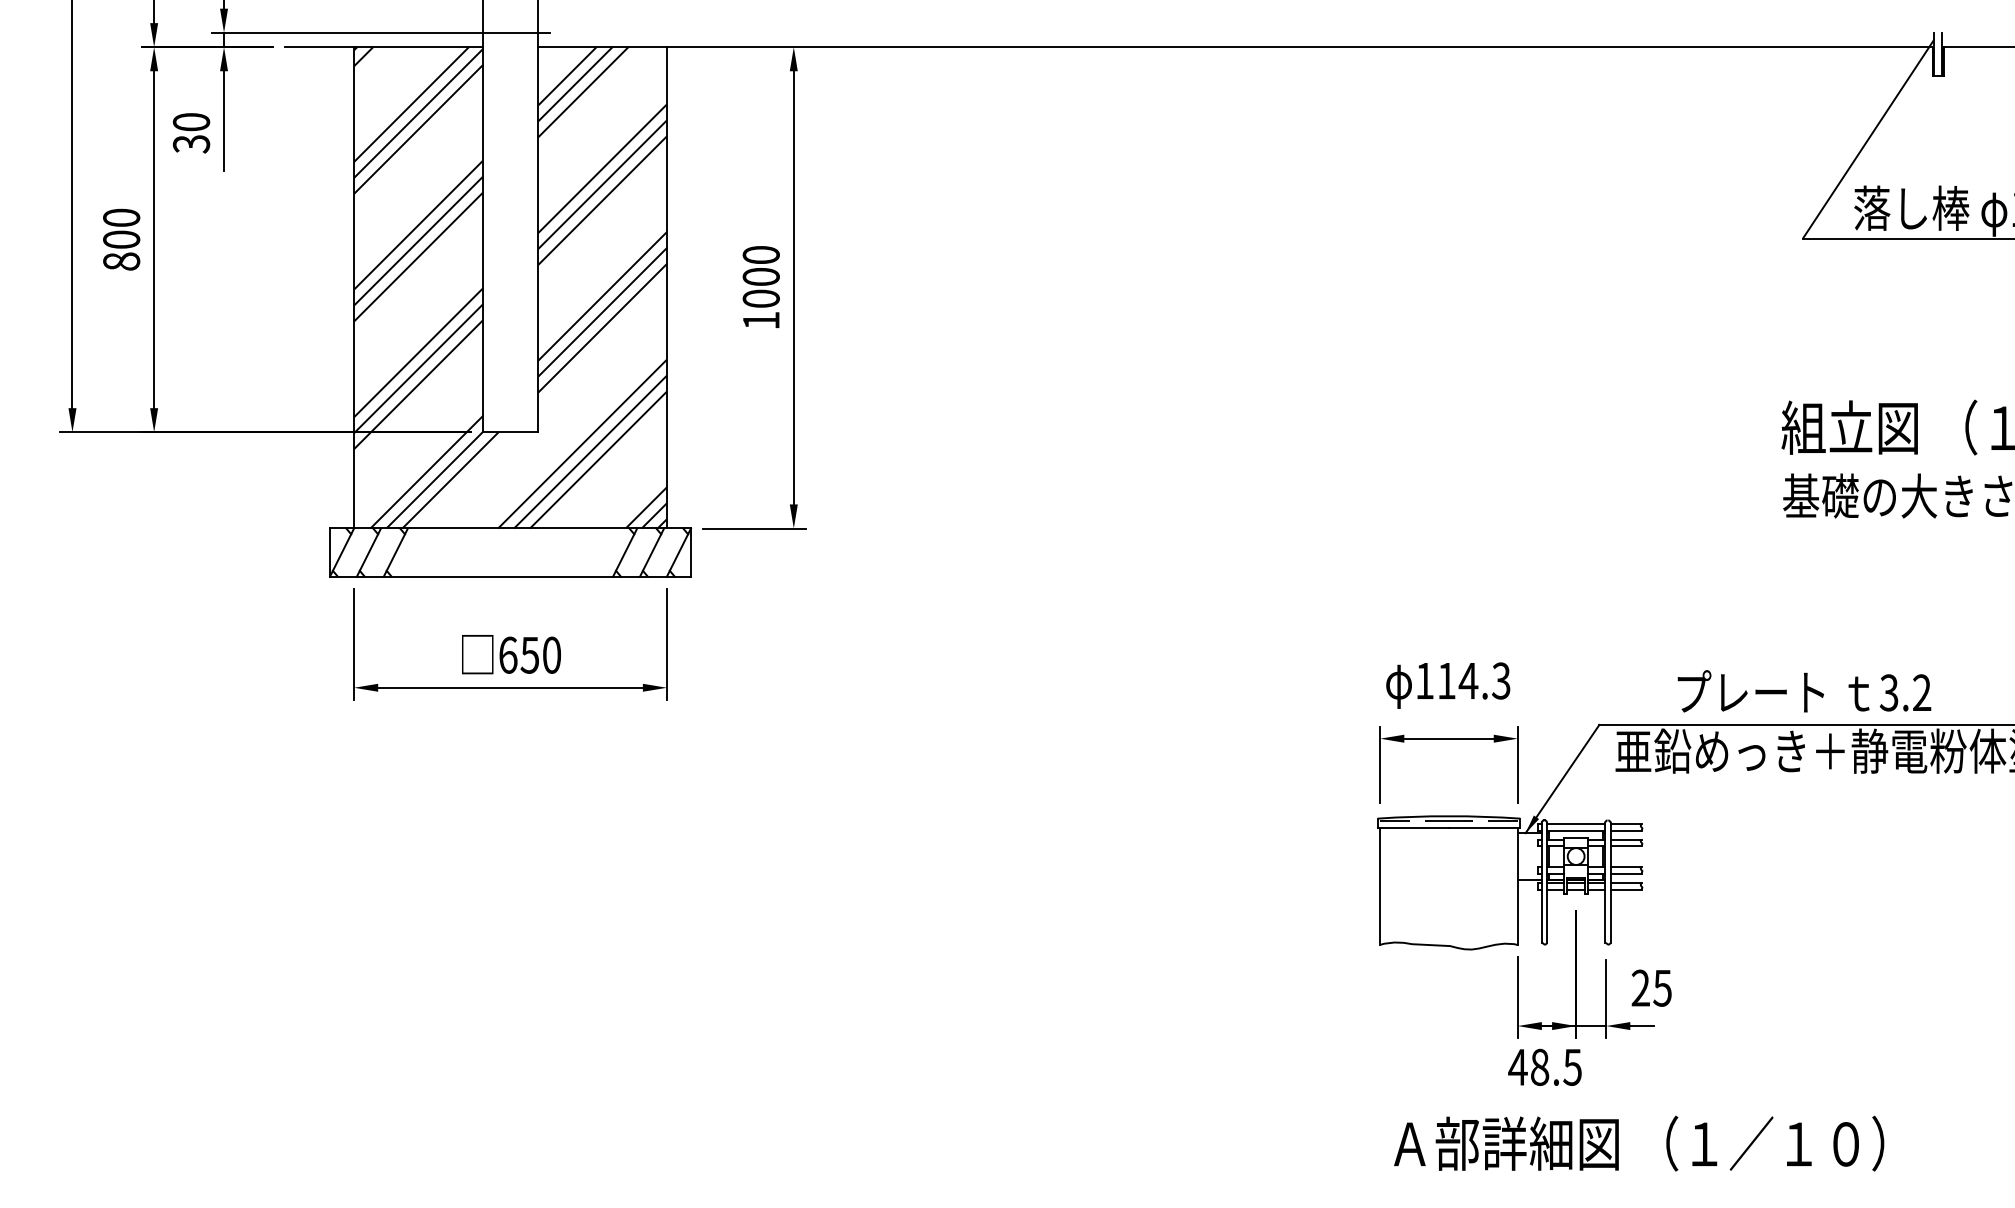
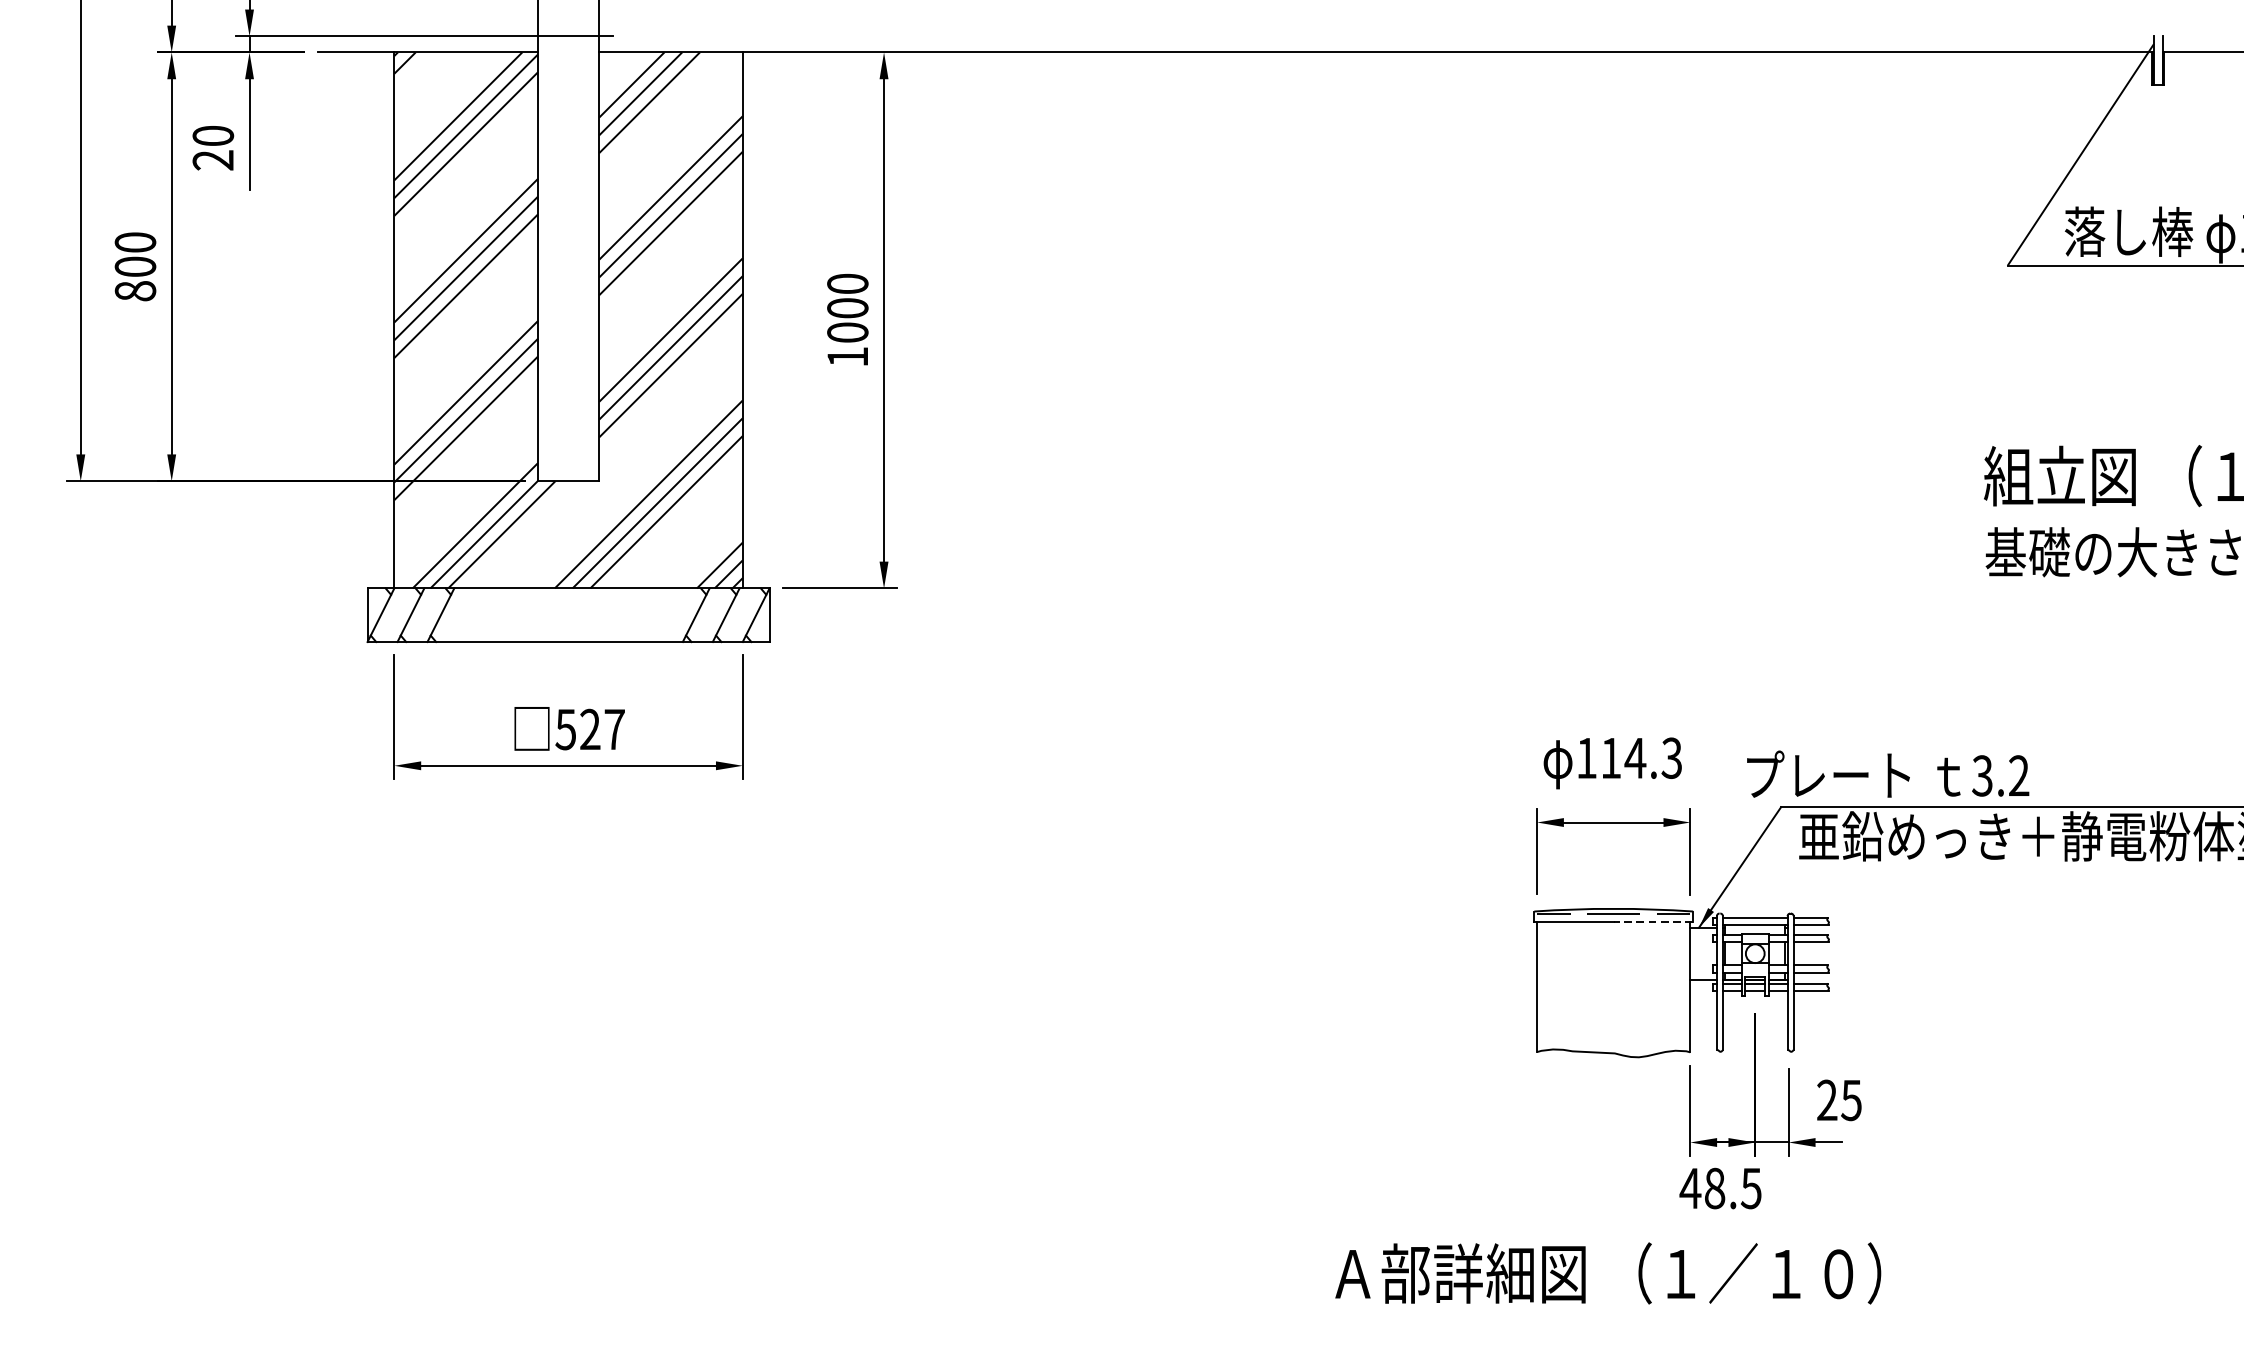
text: (192, 144) -> (214, 160), 30 -> 20
text: (529, 654) -> (589, 728), 650 -> 527
text: (1804, 691) -> (1888, 774), moved
line: (1484, 828) -> (1653, 922), solid -> dashed
text: (1639, 1143) -> (1608, 1273), moved

